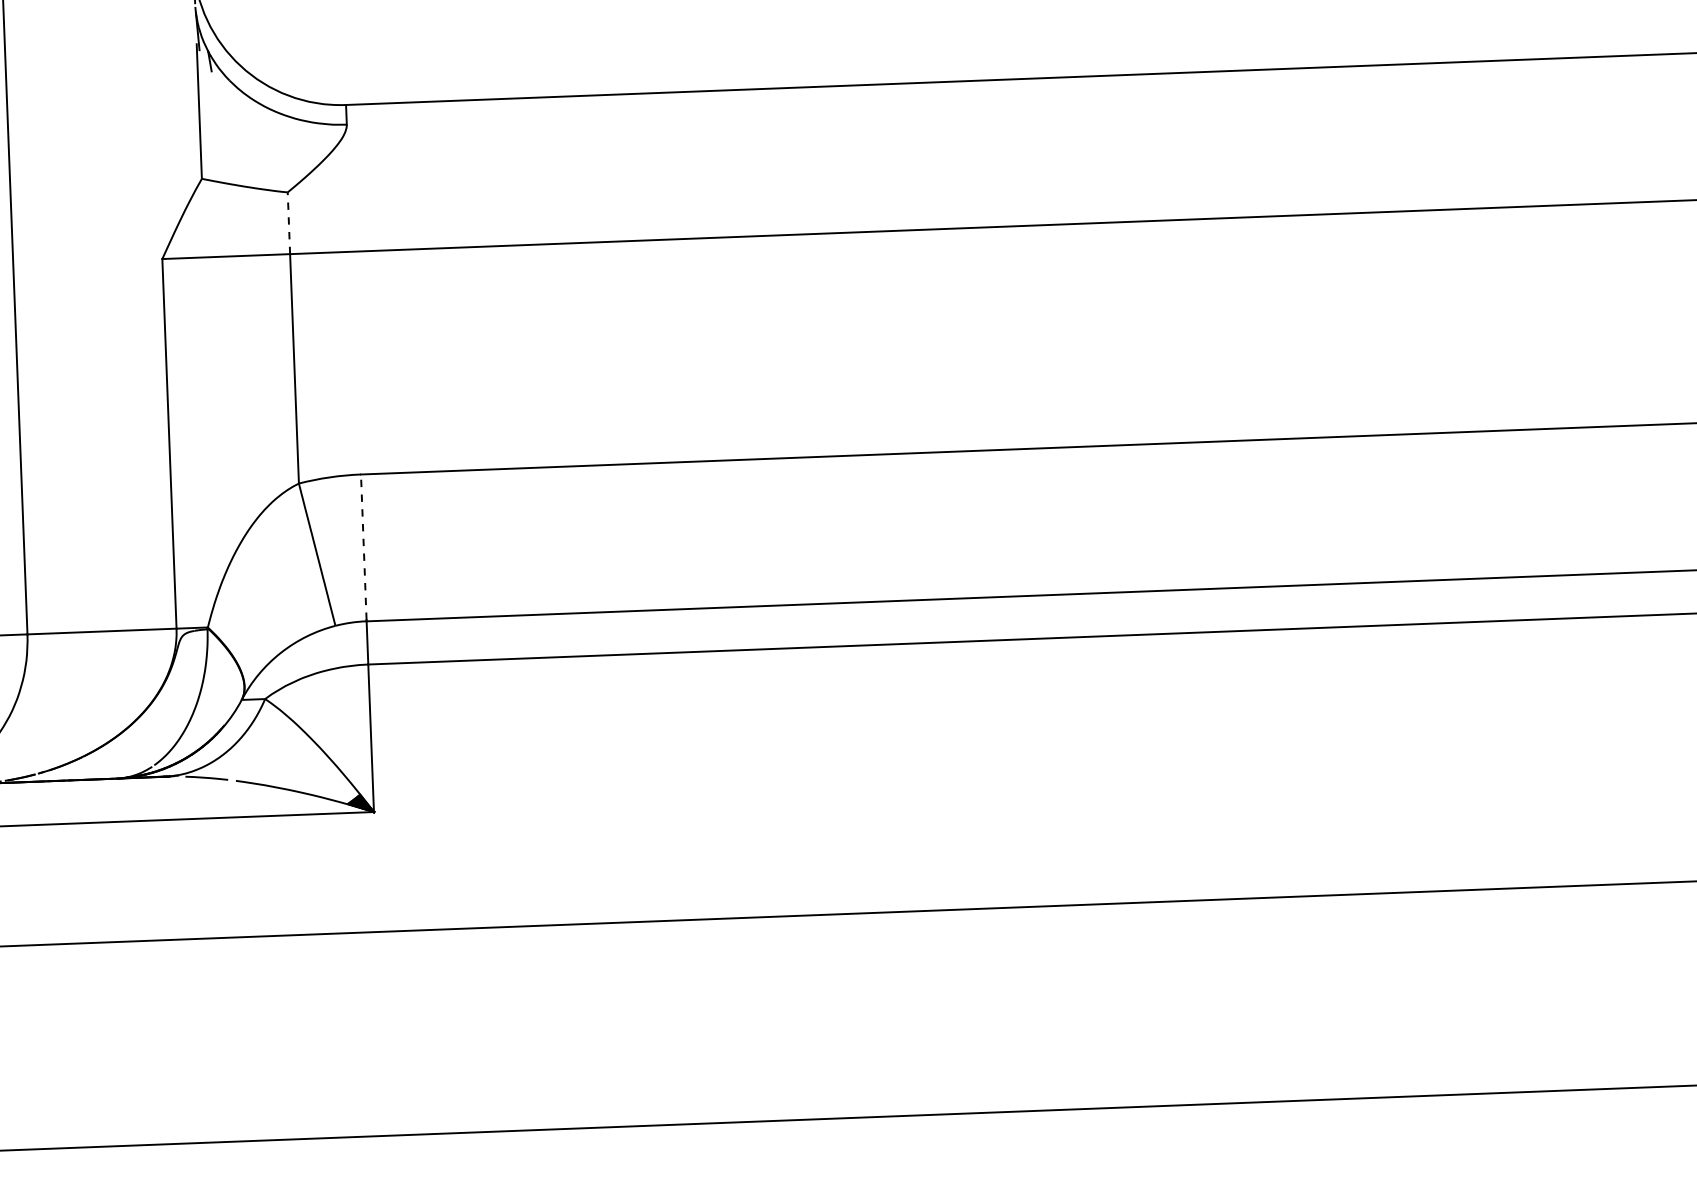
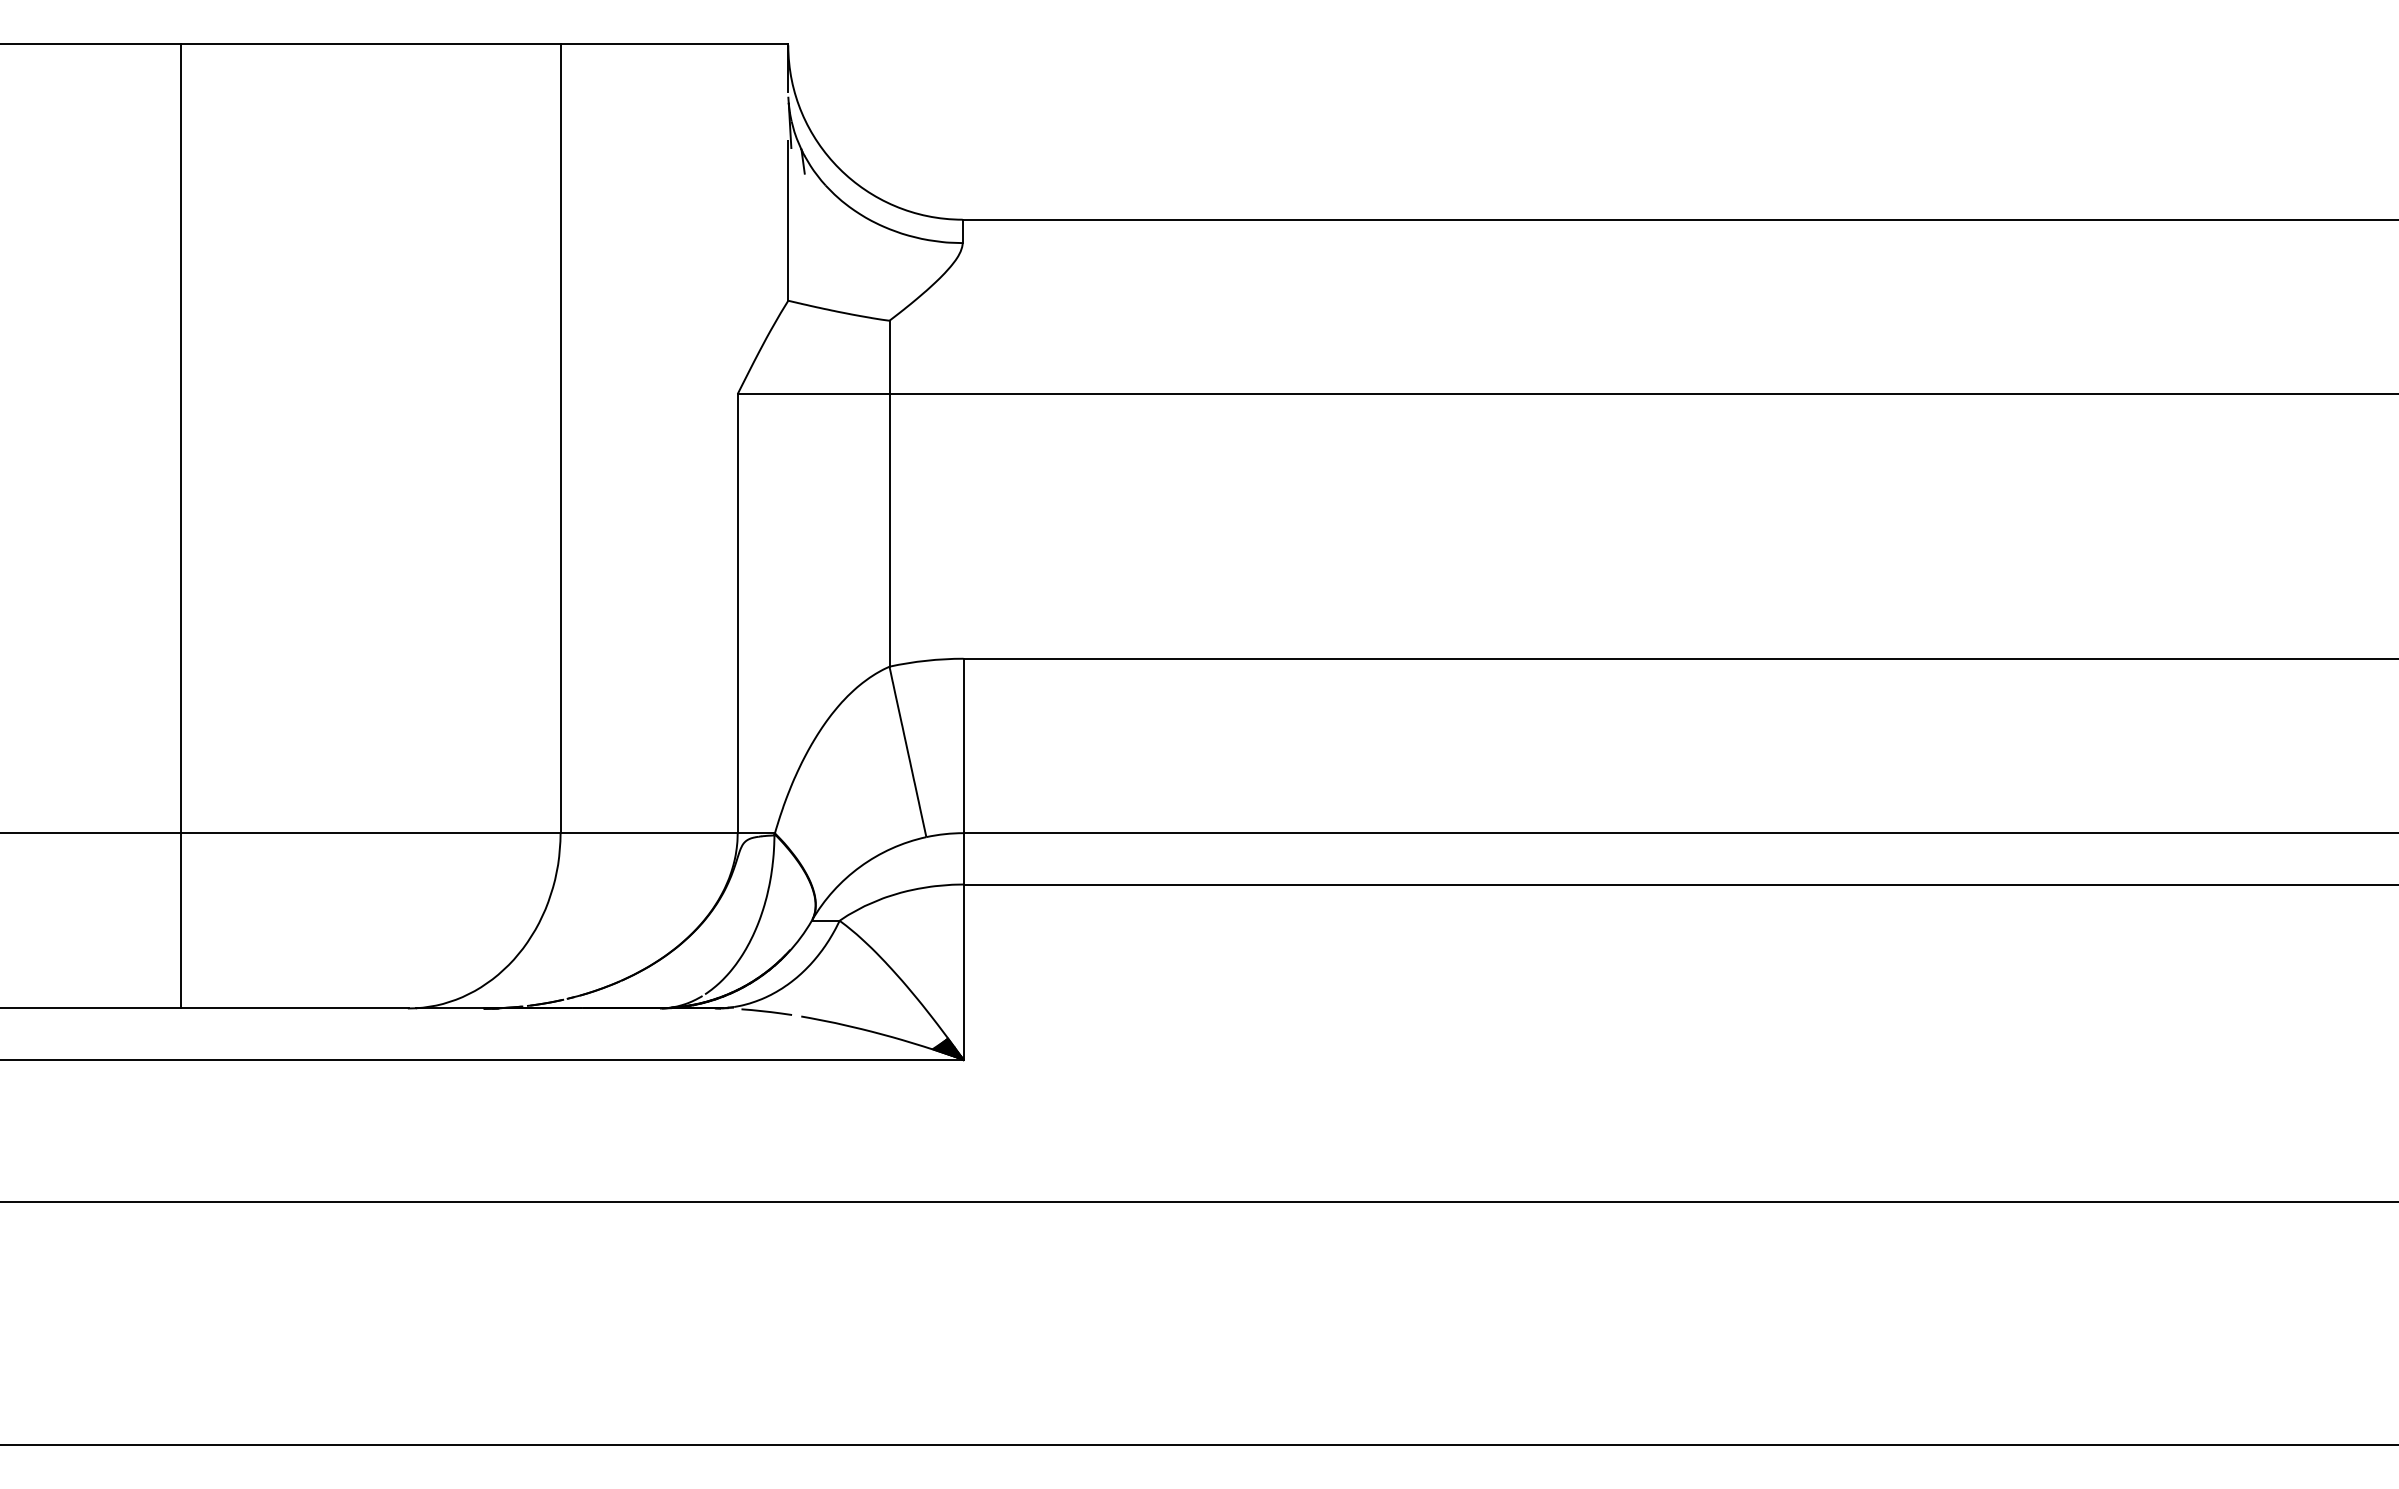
line: (288, 223) -> (889, 357), dashed -> solid
line: (363, 546) -> (963, 744), dashed -> solid

